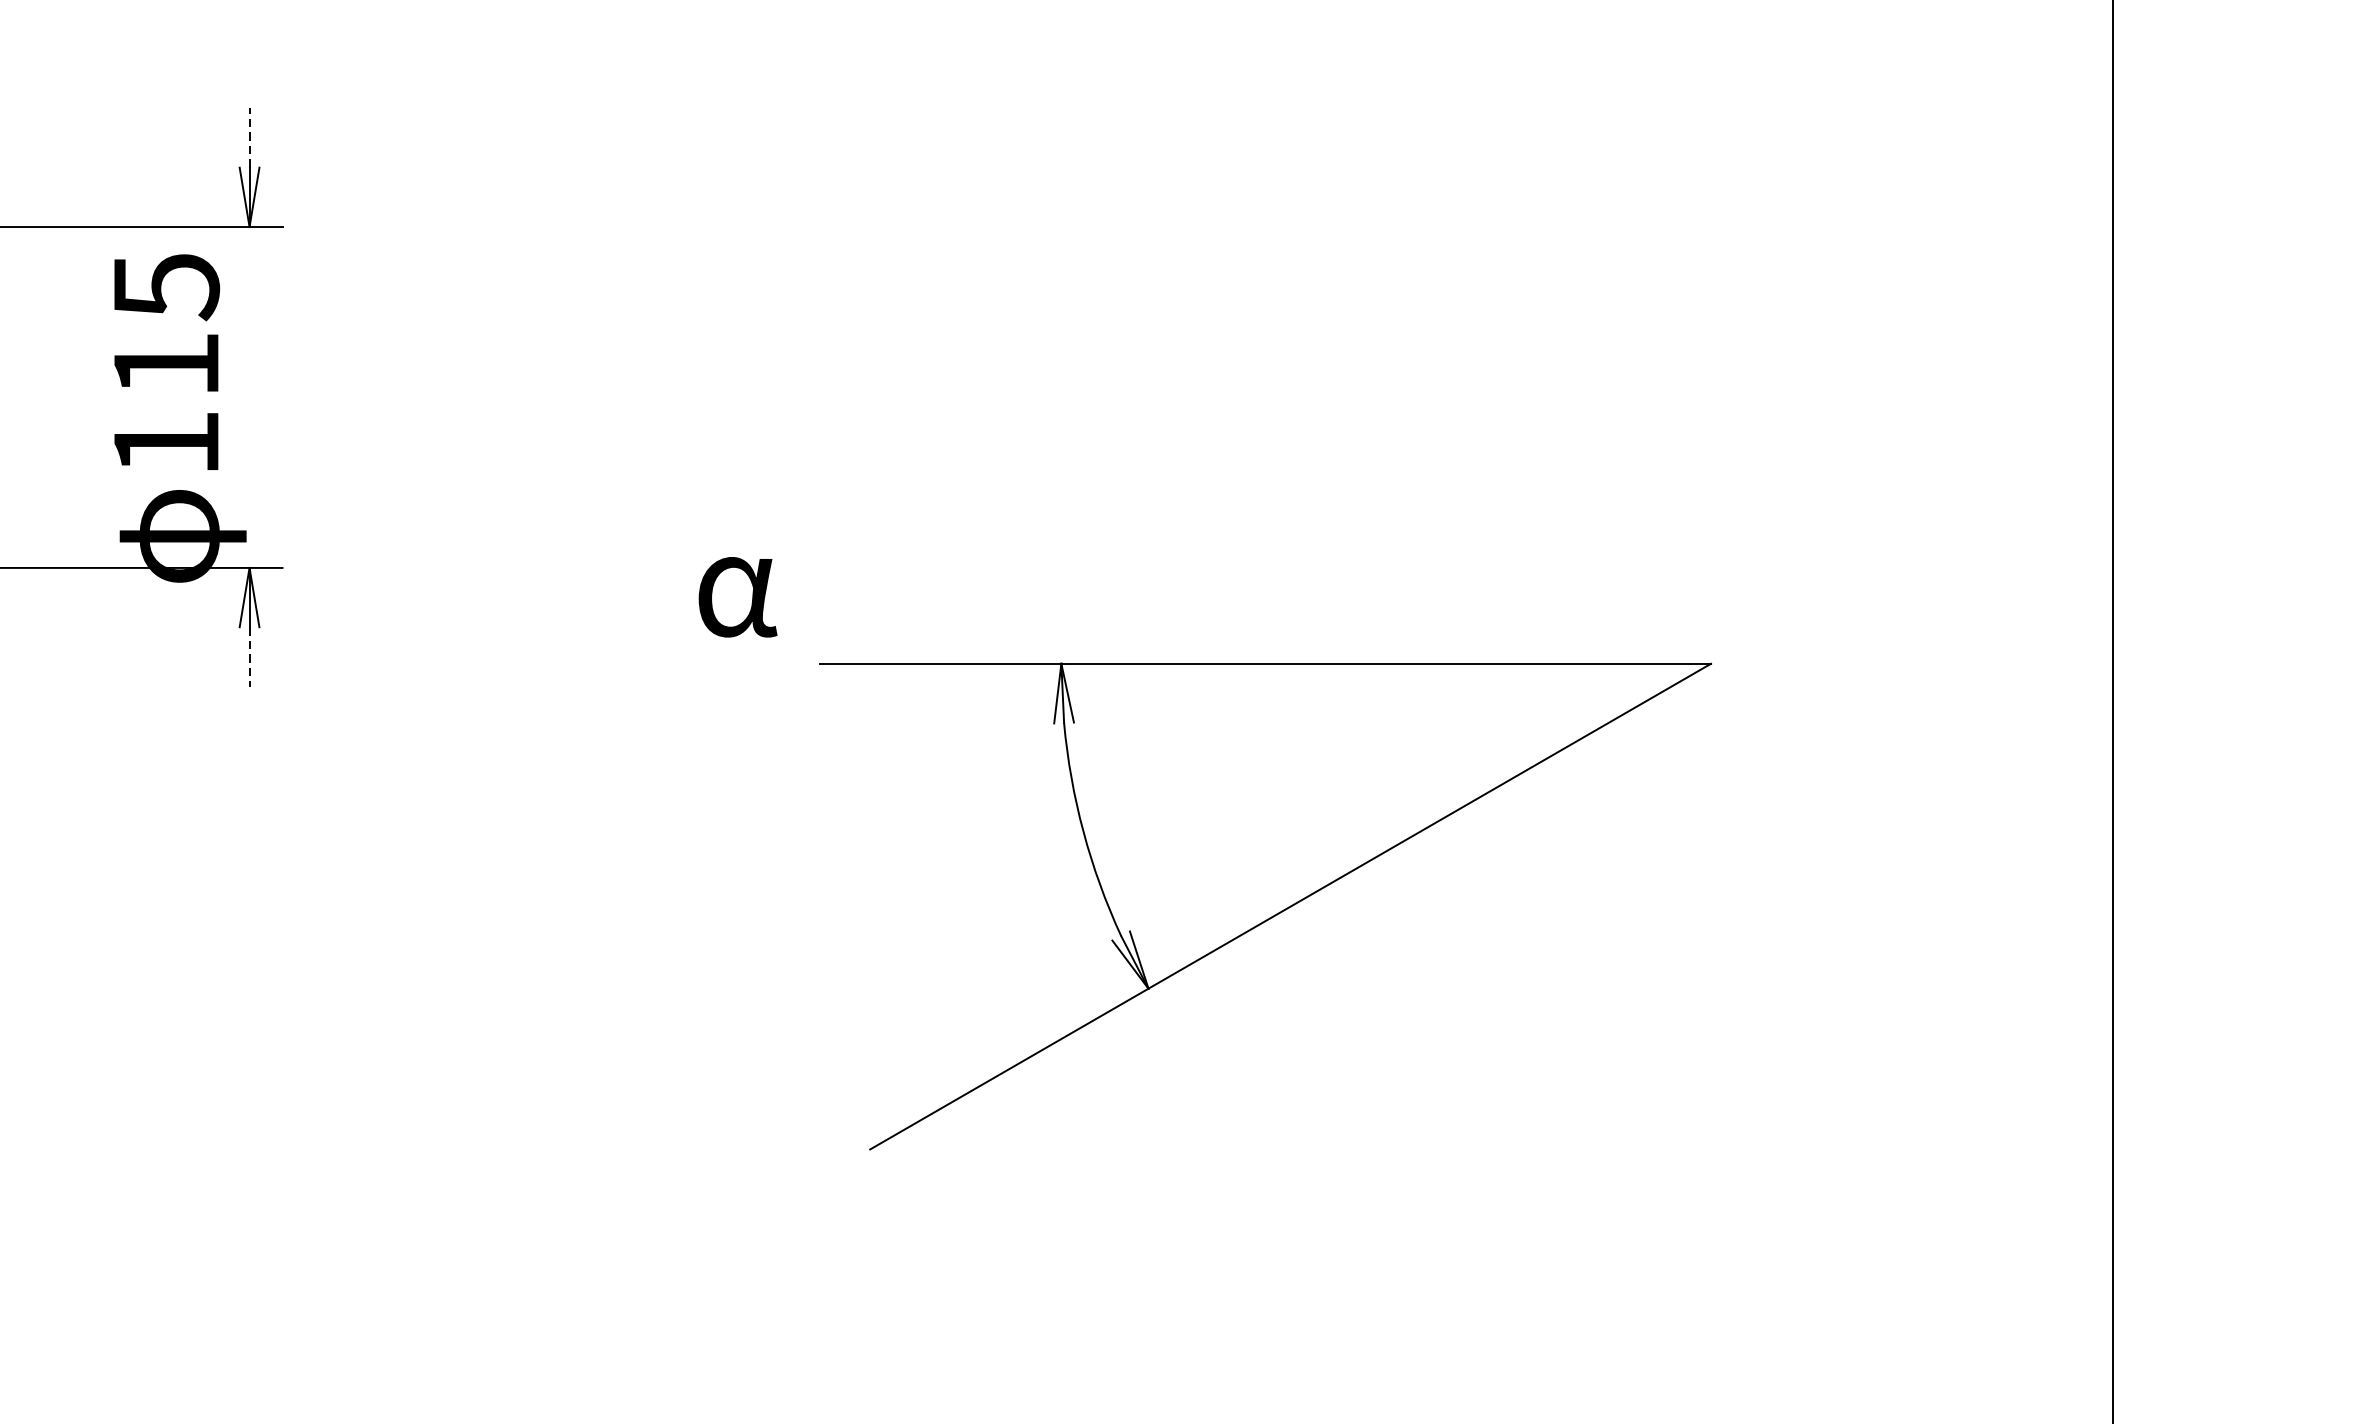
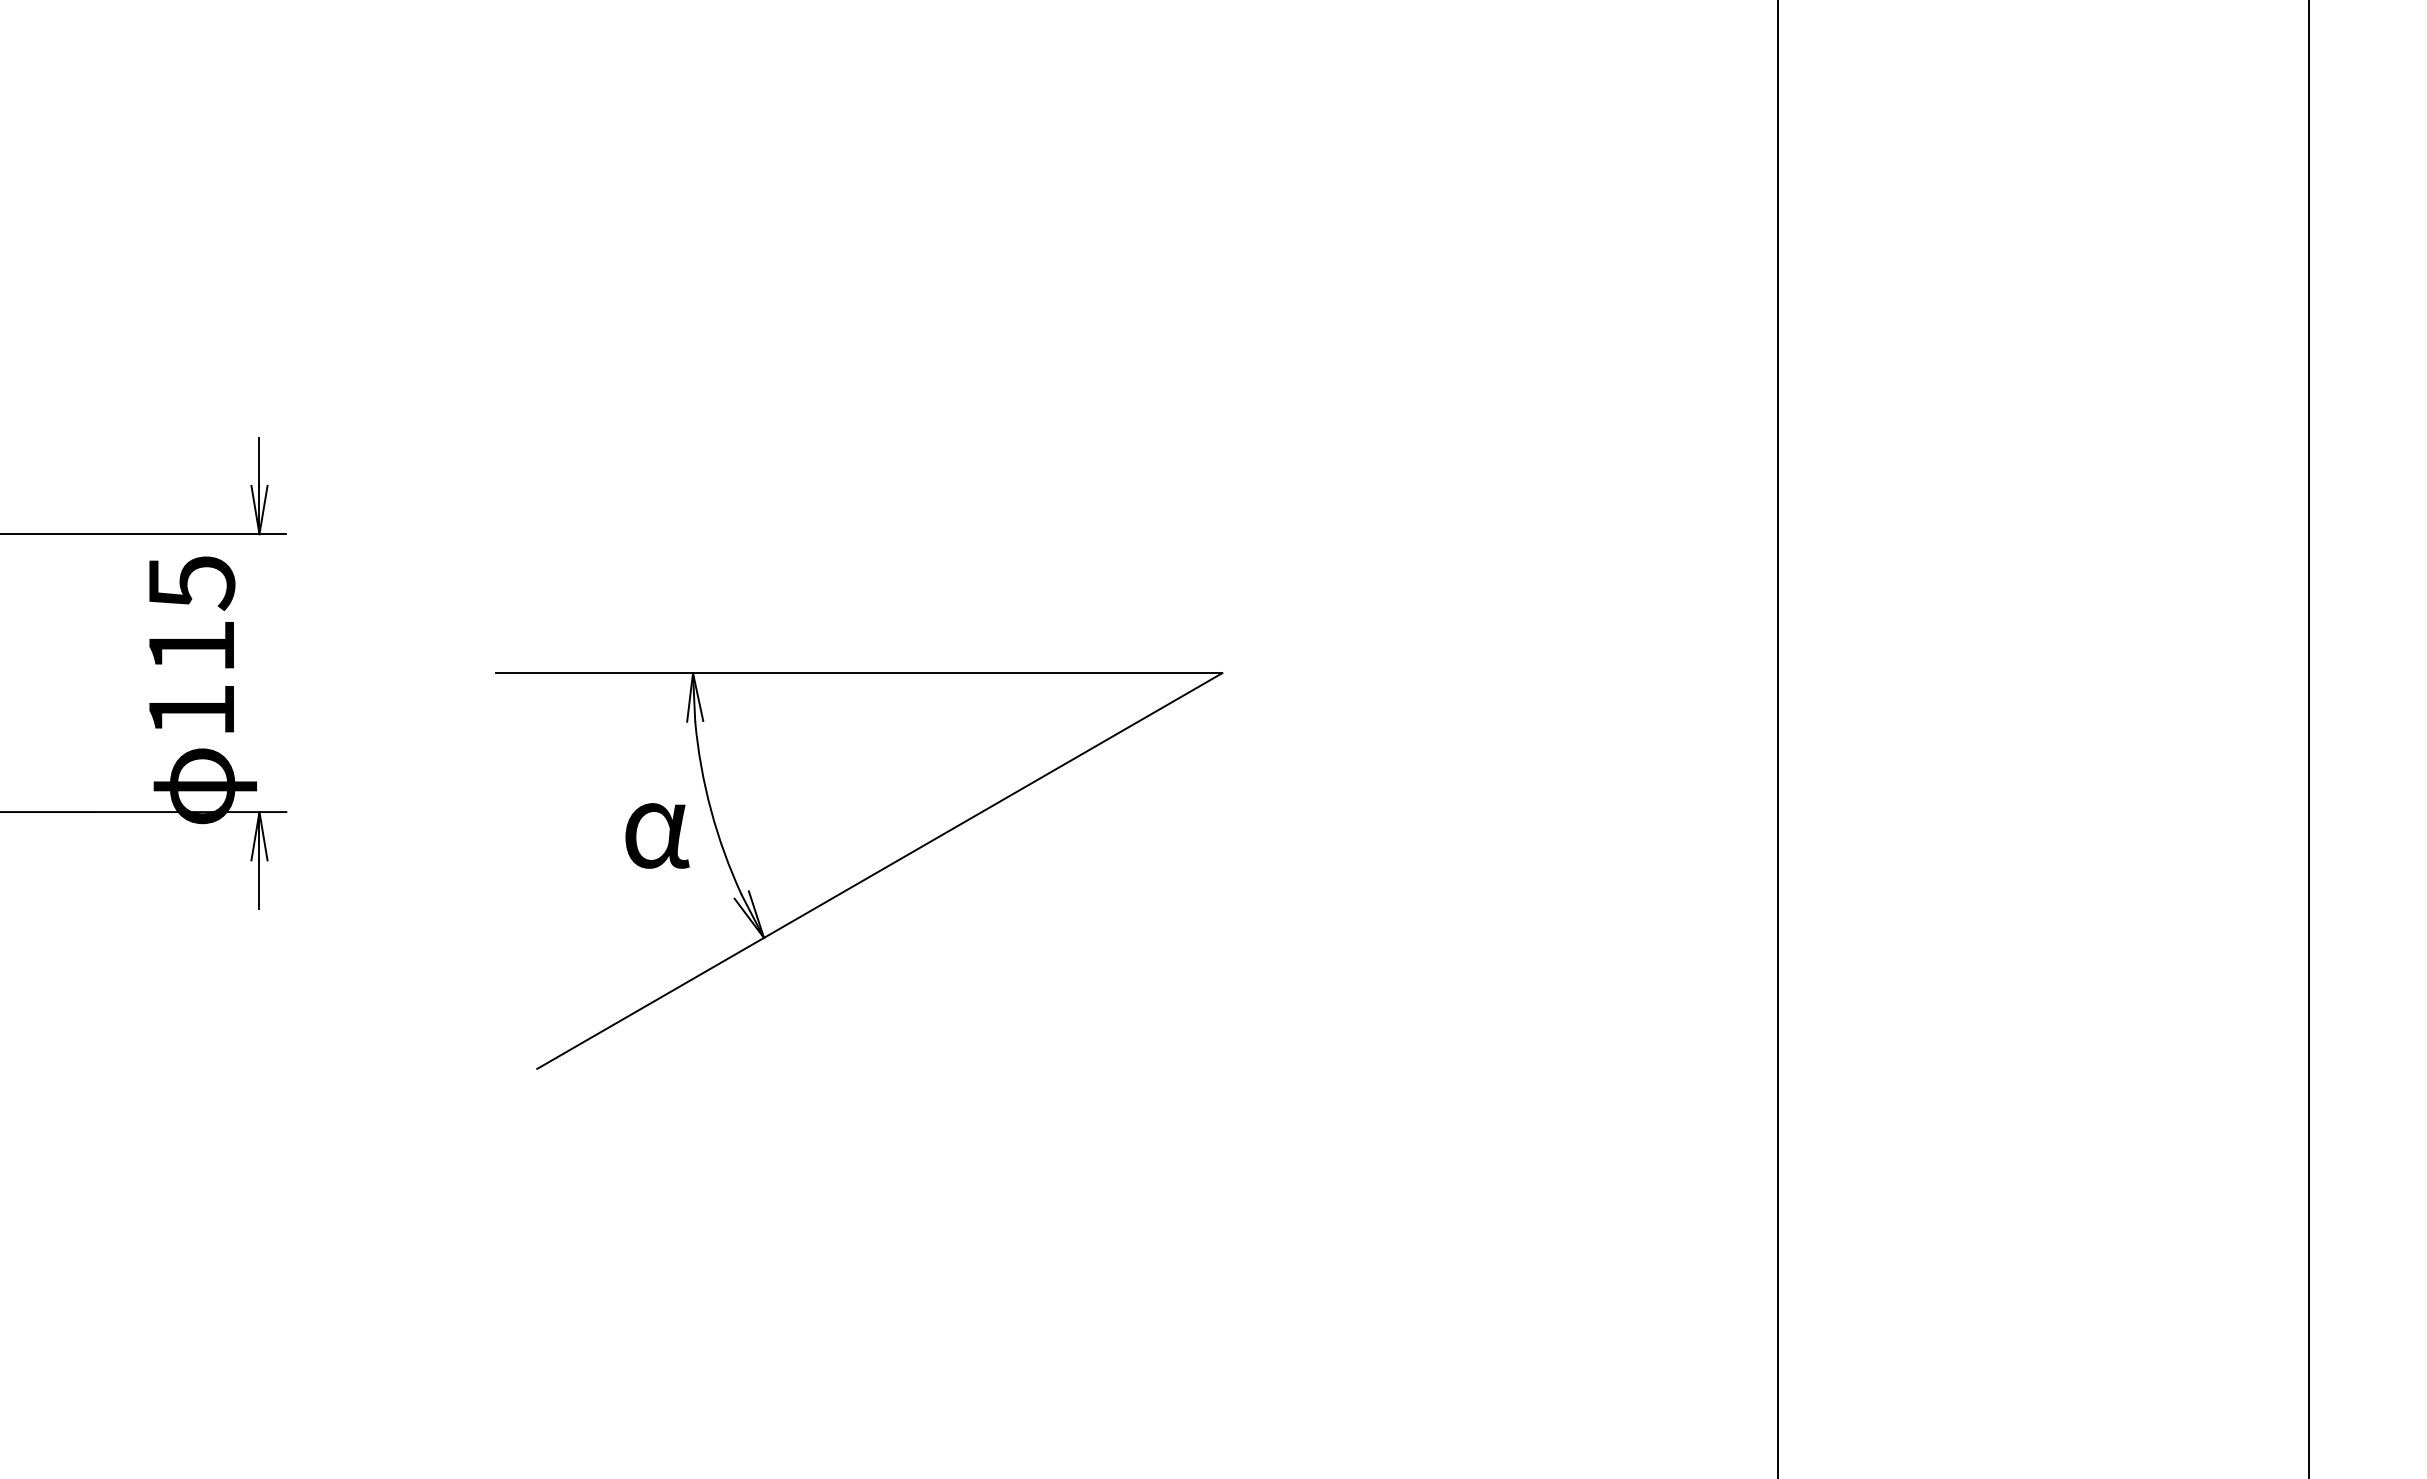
line: (249, 137) -> (259, 461), dashed -> solid
line: (249, 658) -> (259, 885), dashed -> solid
part: (1265, 905) -> (859, 870), moved

